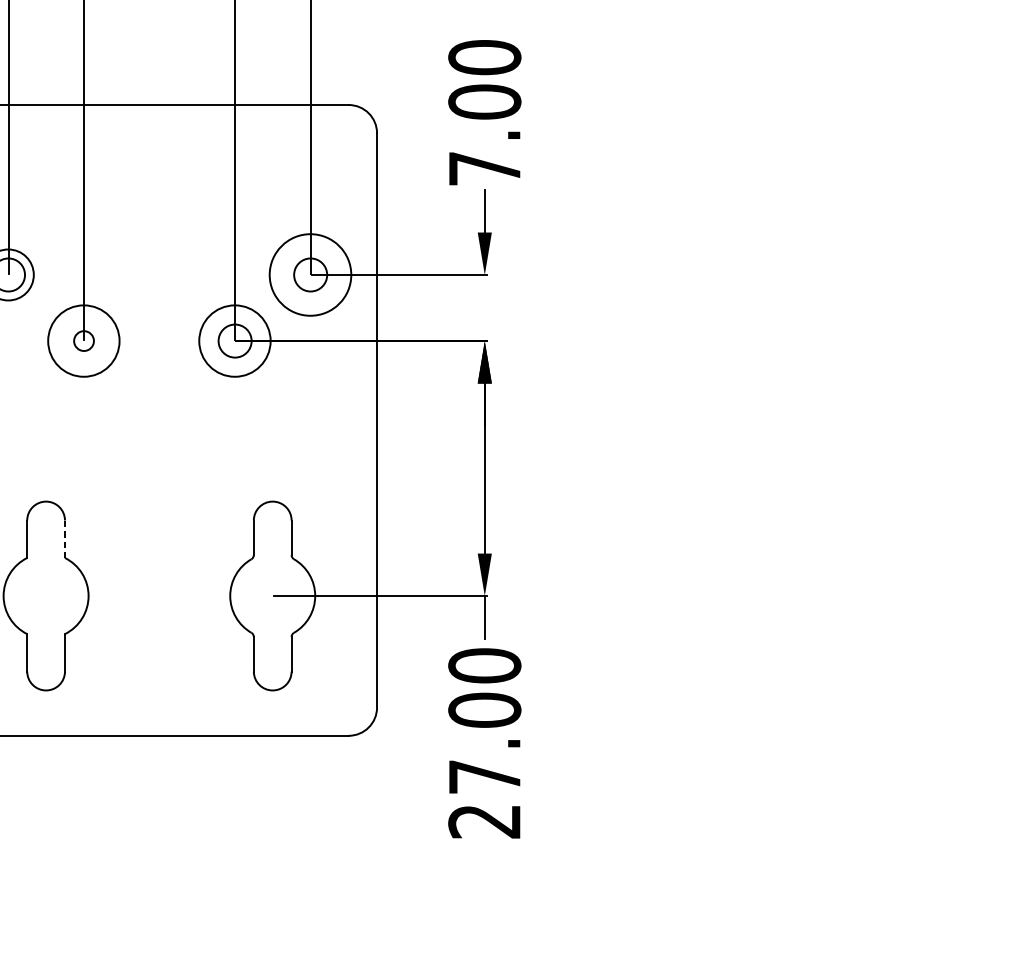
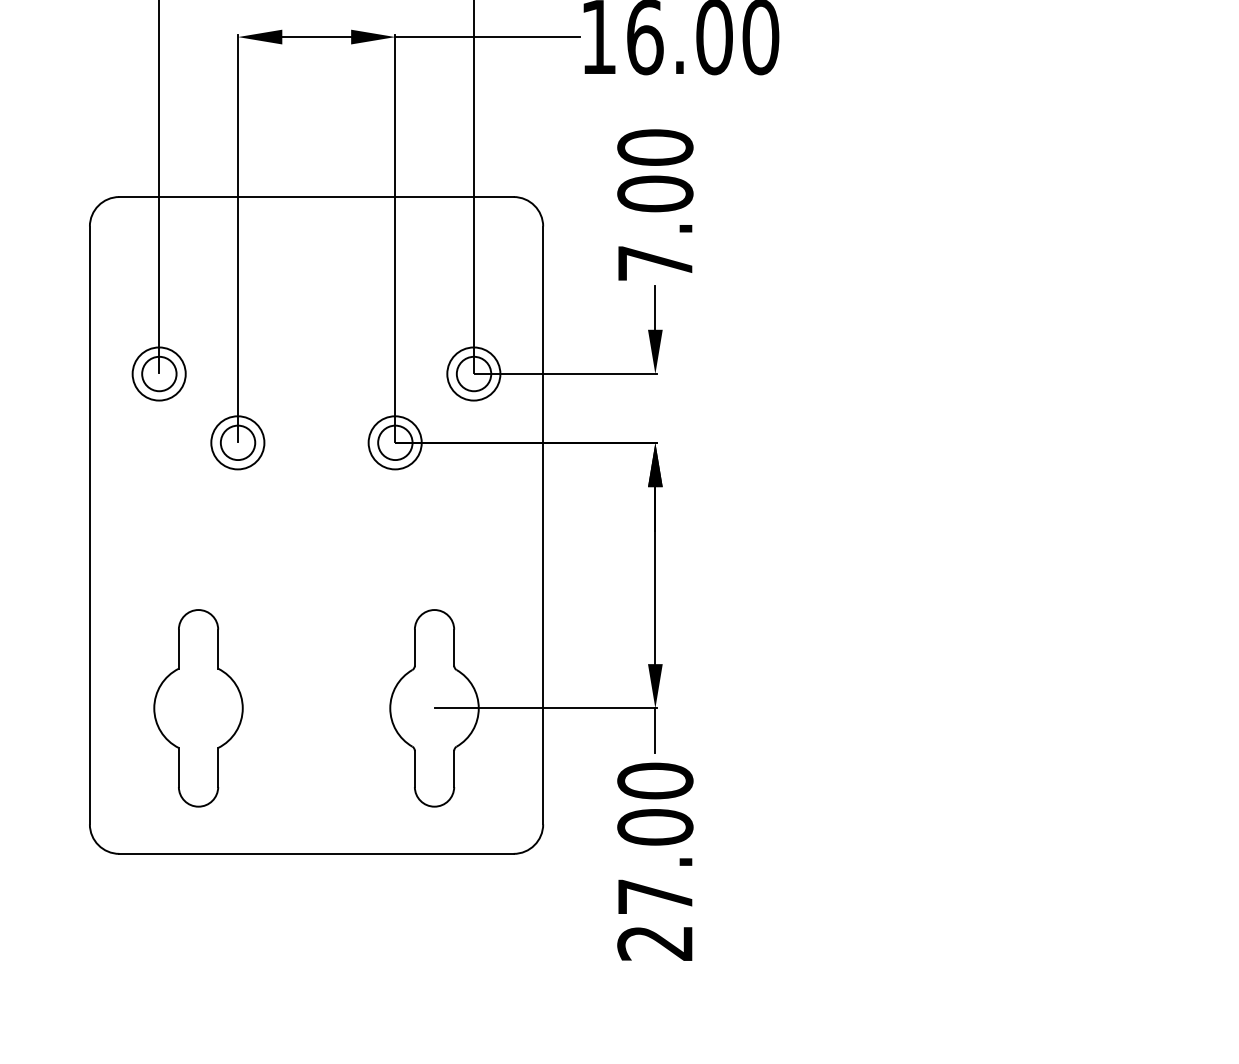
circle: (310, 274) -> (473, 373), size x0.62
circle: (83, 340) -> (237, 442), size x0.71
circle: (83, 340) -> (237, 442), size x1.67
circle: (234, 340) -> (394, 442), size x0.71
line: (65, 539) -> (218, 649), dashed -> solid

